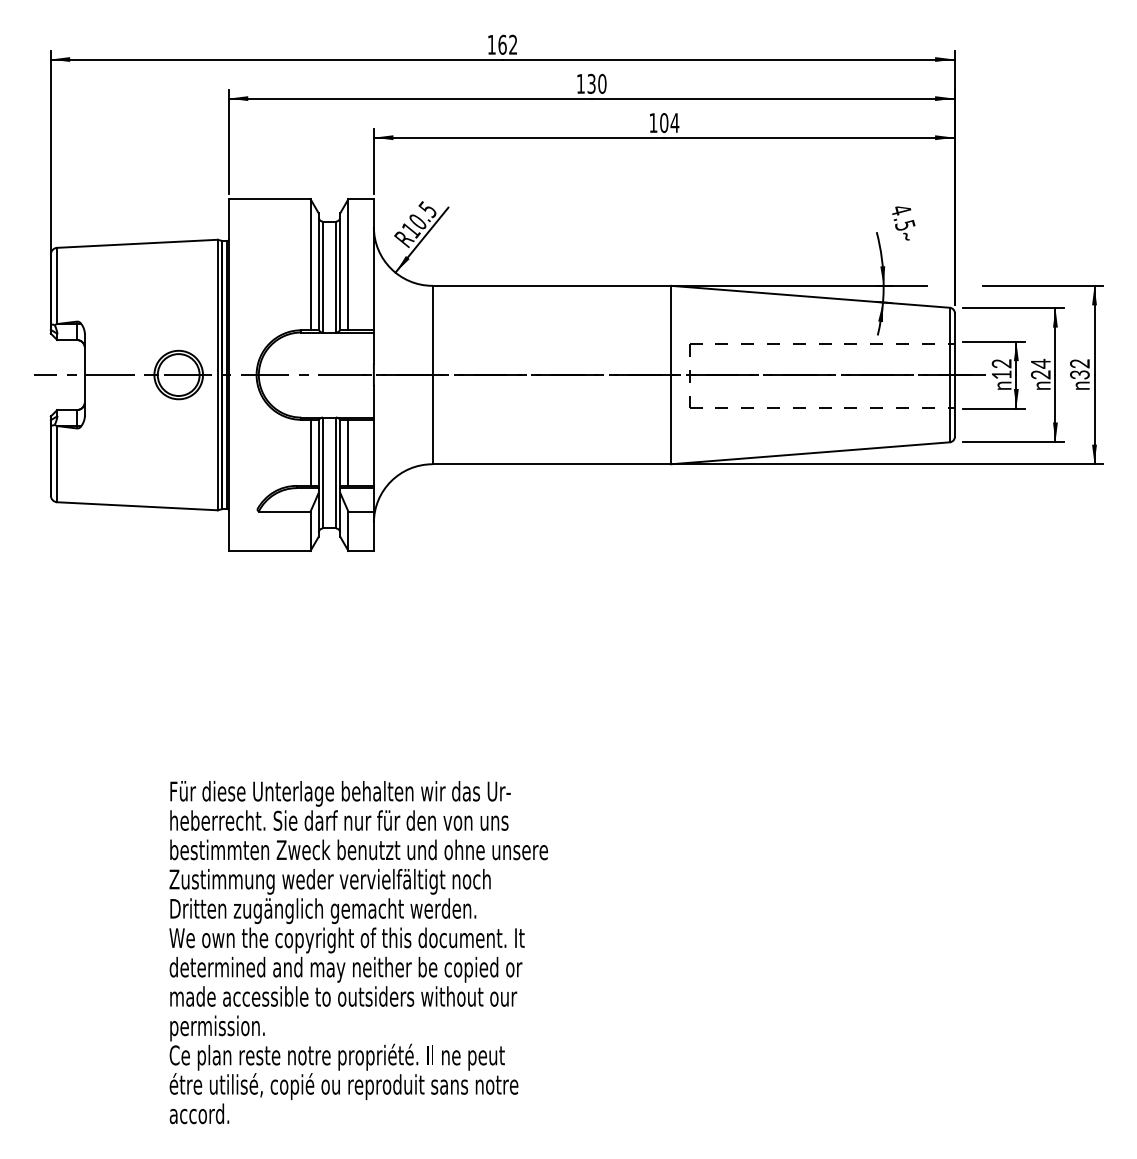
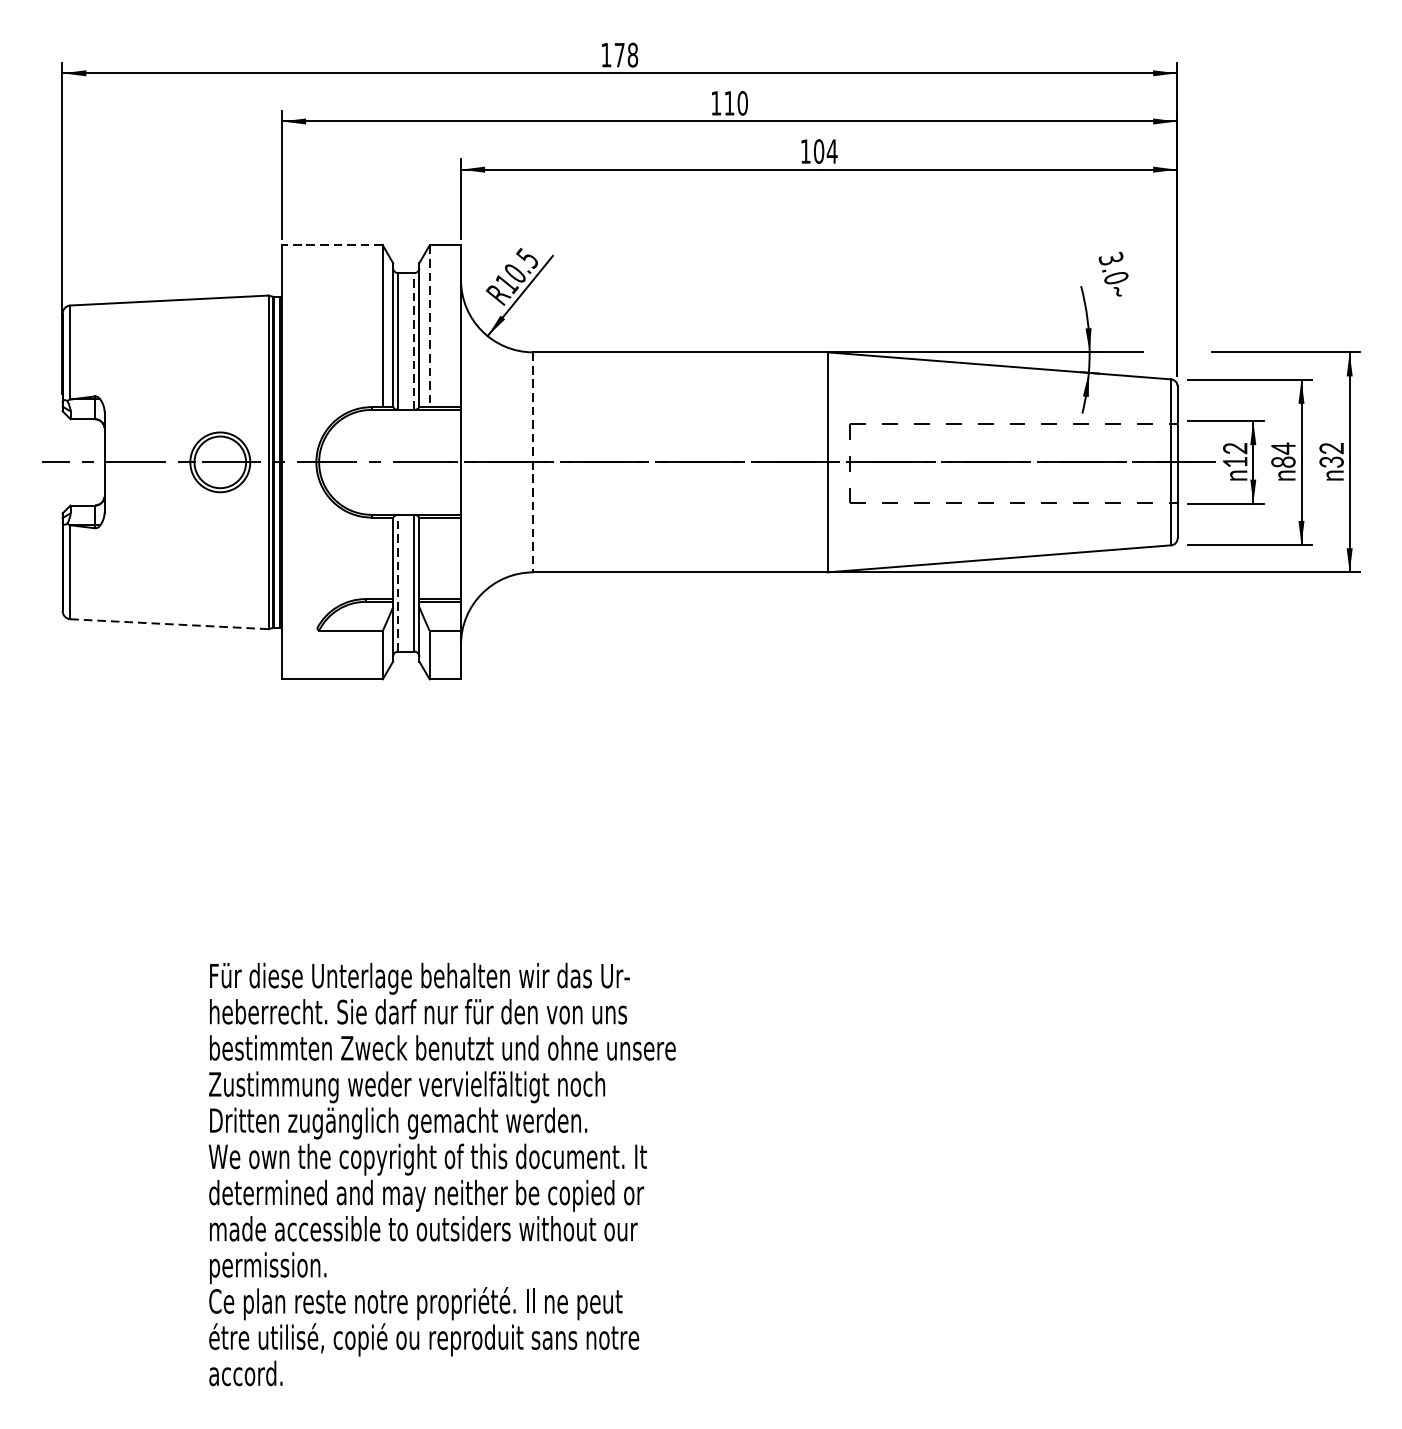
text: (507, 44) -> (625, 54), 162 -> 178
text: (591, 83) -> (729, 102), 130 -> 110
line: (269, 199) -> (332, 245), solid -> dashed
text: (903, 217) -> (1114, 268), 4.5 -> 3.0
line: (348, 264) -> (429, 326), solid -> dashed
line: (335, 276) -> (413, 340), solid -> dashed
text: (1041, 374) -> (1284, 461), 24 -> 84
line: (432, 375) -> (533, 462), solid -> dashed
line: (310, 452) -> (382, 557), removed
line: (348, 452) -> (429, 557), removed
line: (323, 472) -> (398, 582), solid -> dashed
line: (137, 506) -> (169, 624), solid -> dashed

